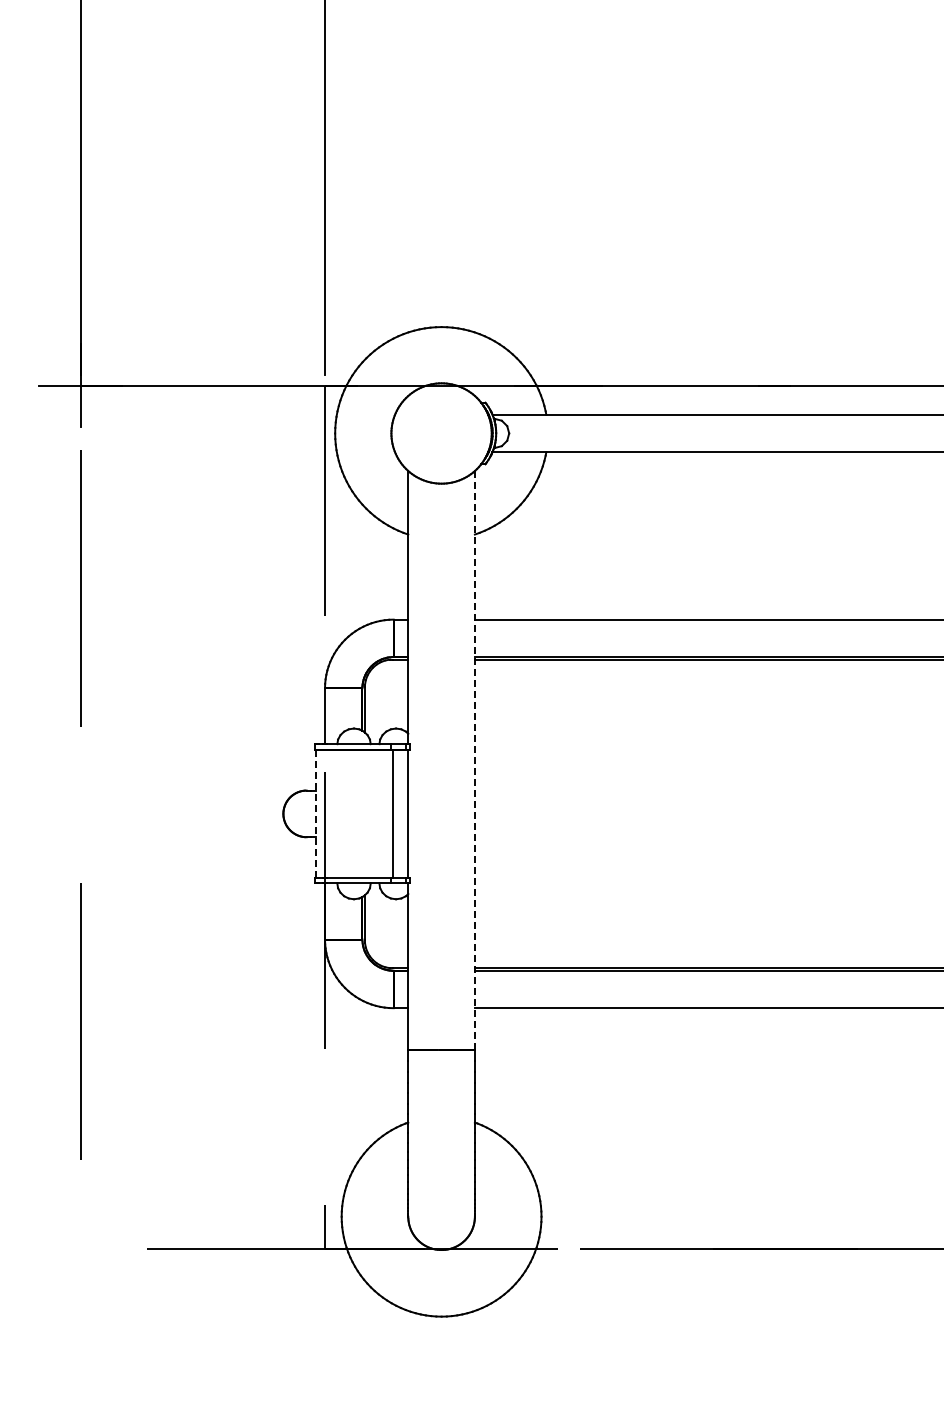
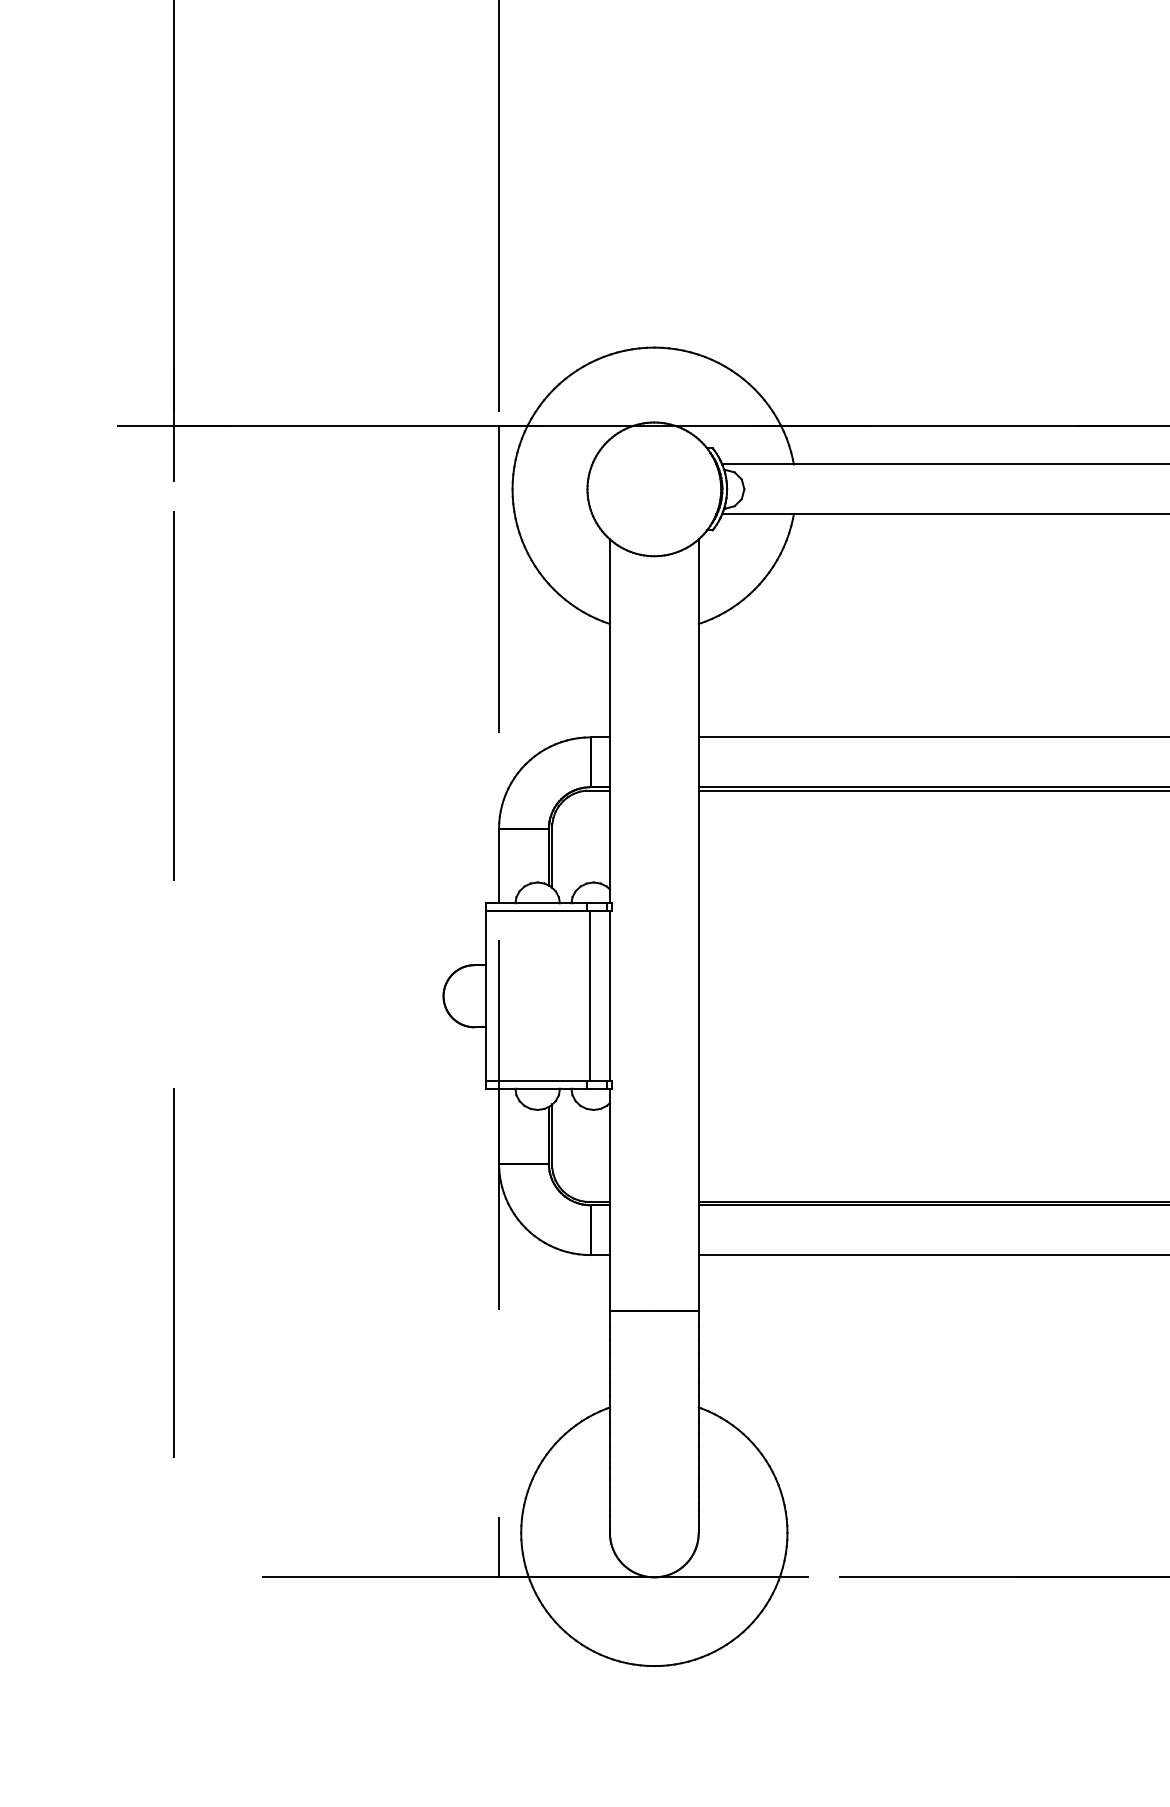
line: (474, 760) -> (698, 925), dashed -> solid
line: (315, 813) -> (486, 995), dashed -> solid

